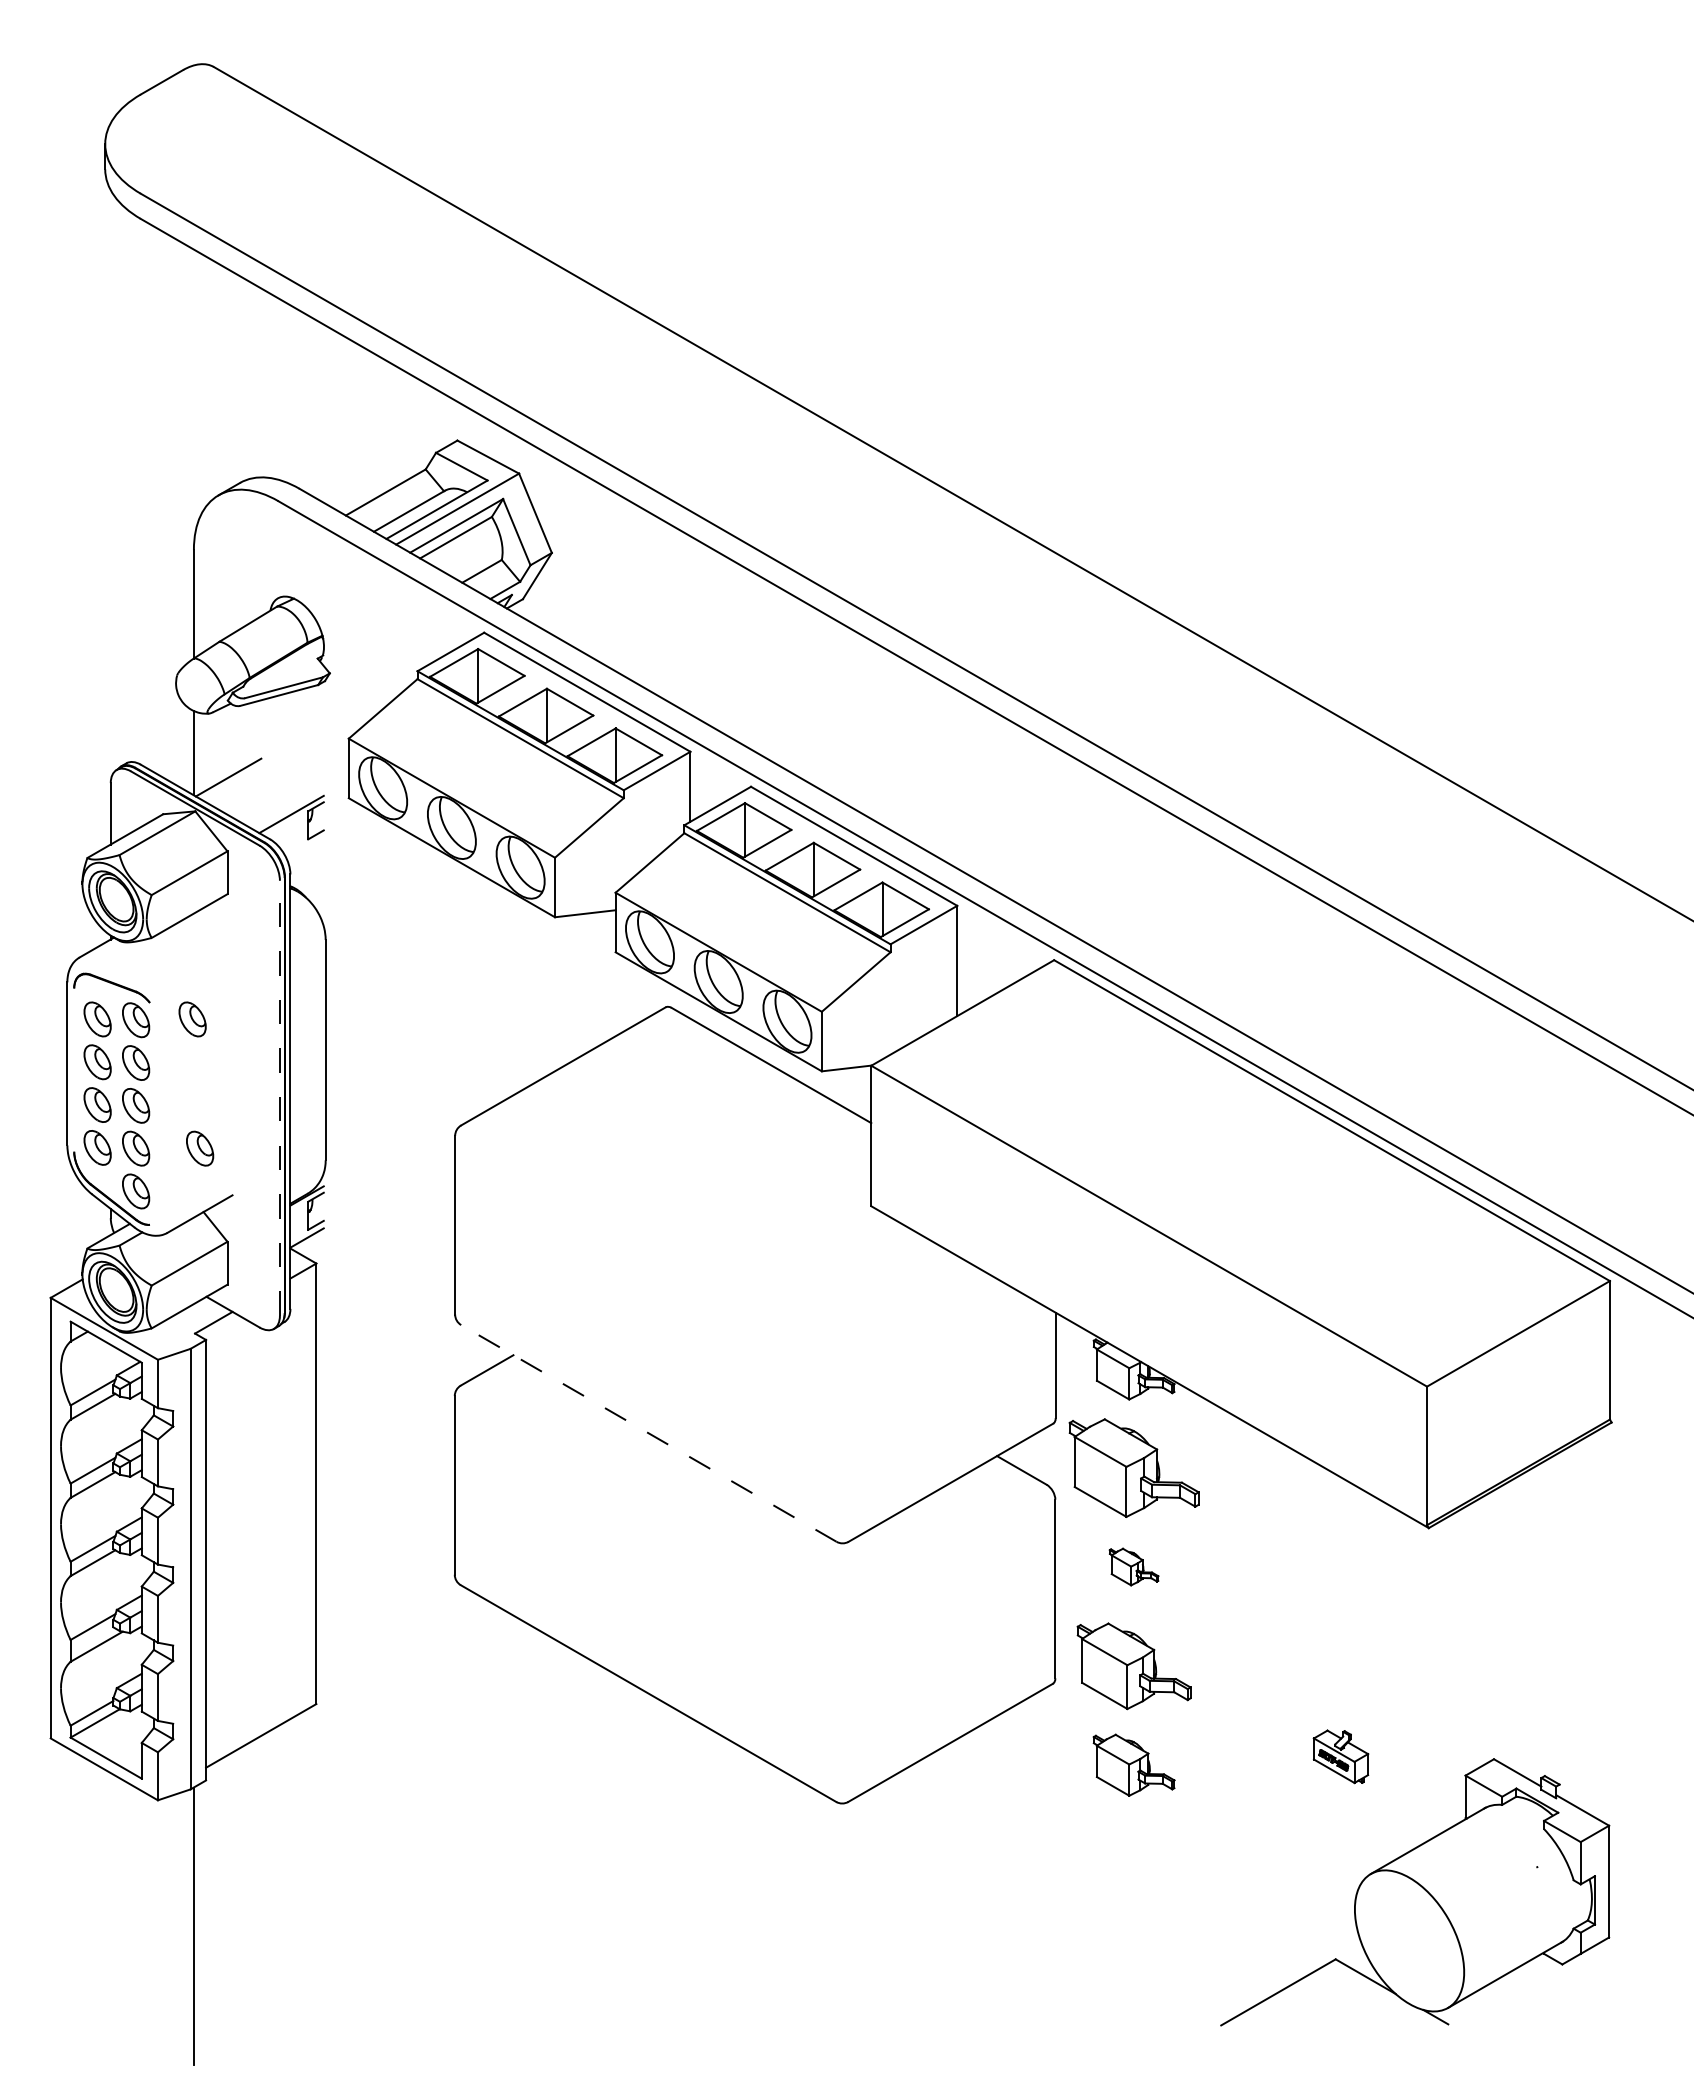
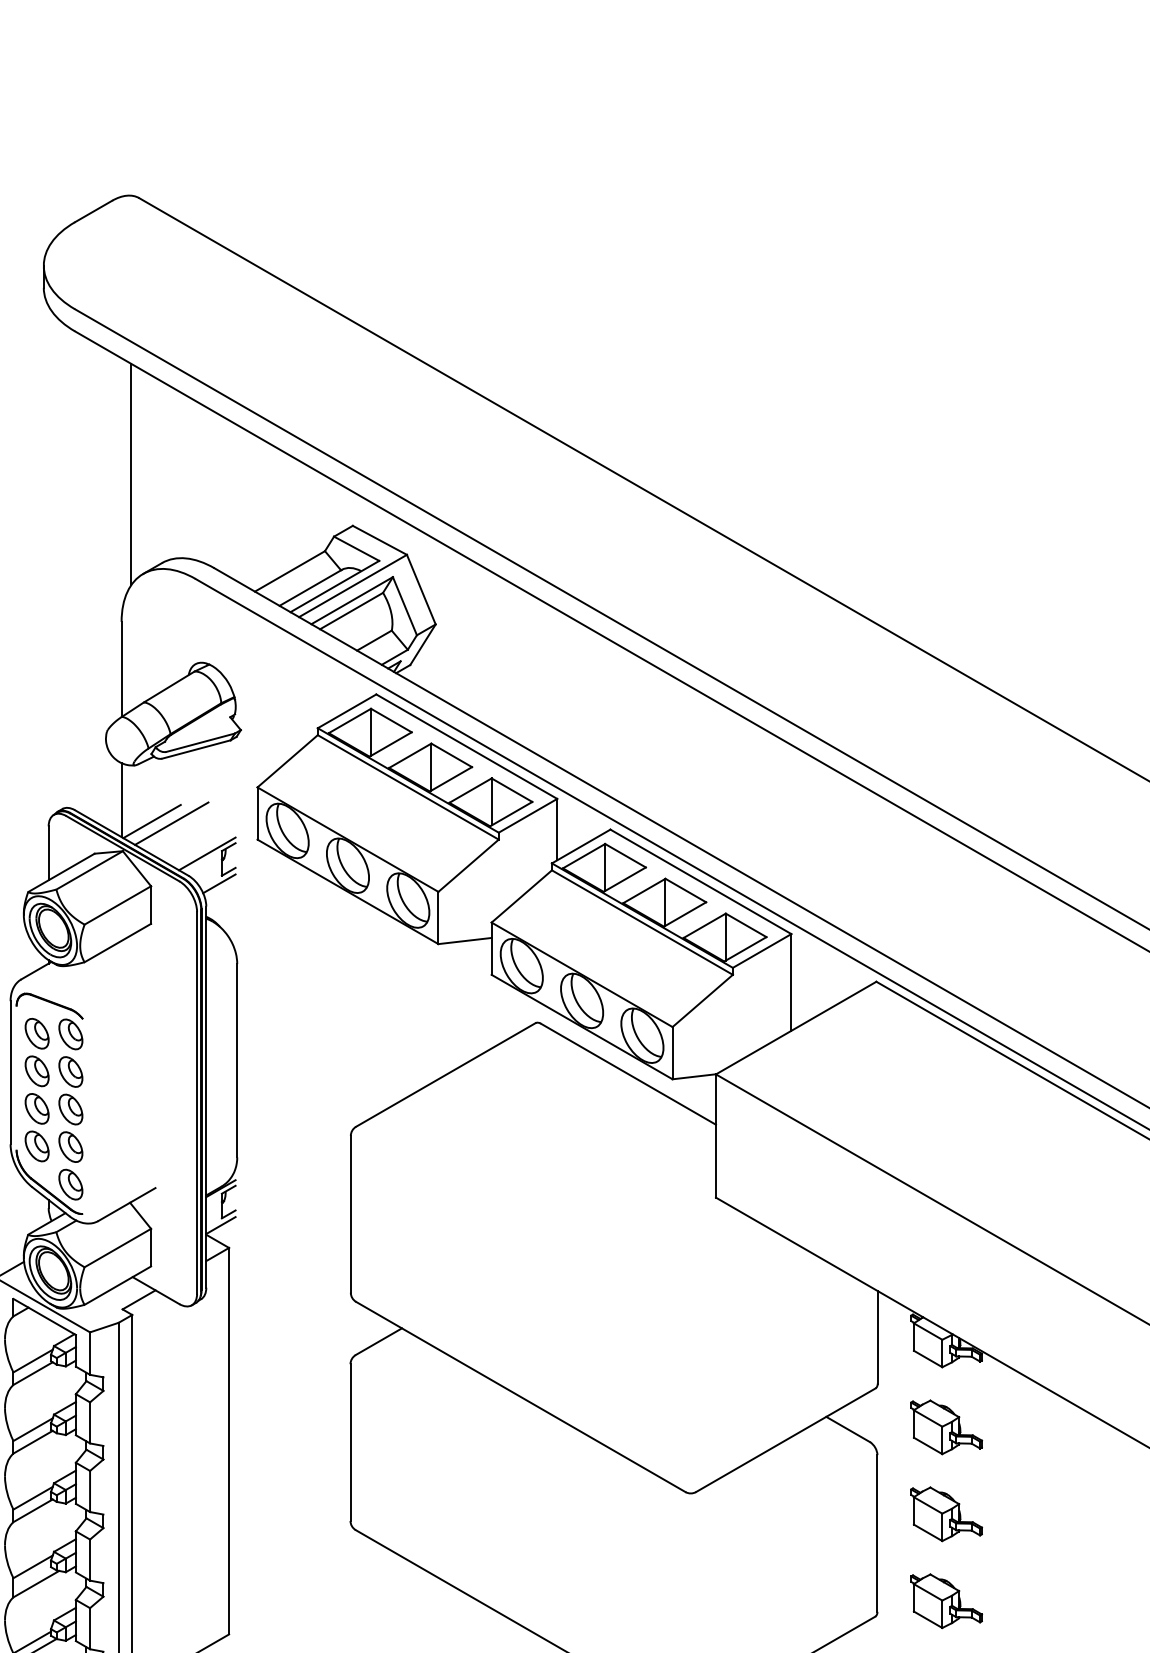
line: (204, 381) -> (130, 474), added
line: (250, 779) -> (171, 823), added
line: (304, 848) -> (218, 883), added
part: (192, 1019) -> (120, 1033), removed
line: (279, 1098) -> (196, 1103), dashed -> solid
part: (200, 1148) -> (127, 1146), removed
line: (648, 1433) -> (520, 1397), dashed -> solid
part: (1133, 1467) -> (946, 1426), size x0.62
part: (1133, 1566) -> (946, 1513), size x1.67
part: (1133, 1665) -> (946, 1600), size x0.71

